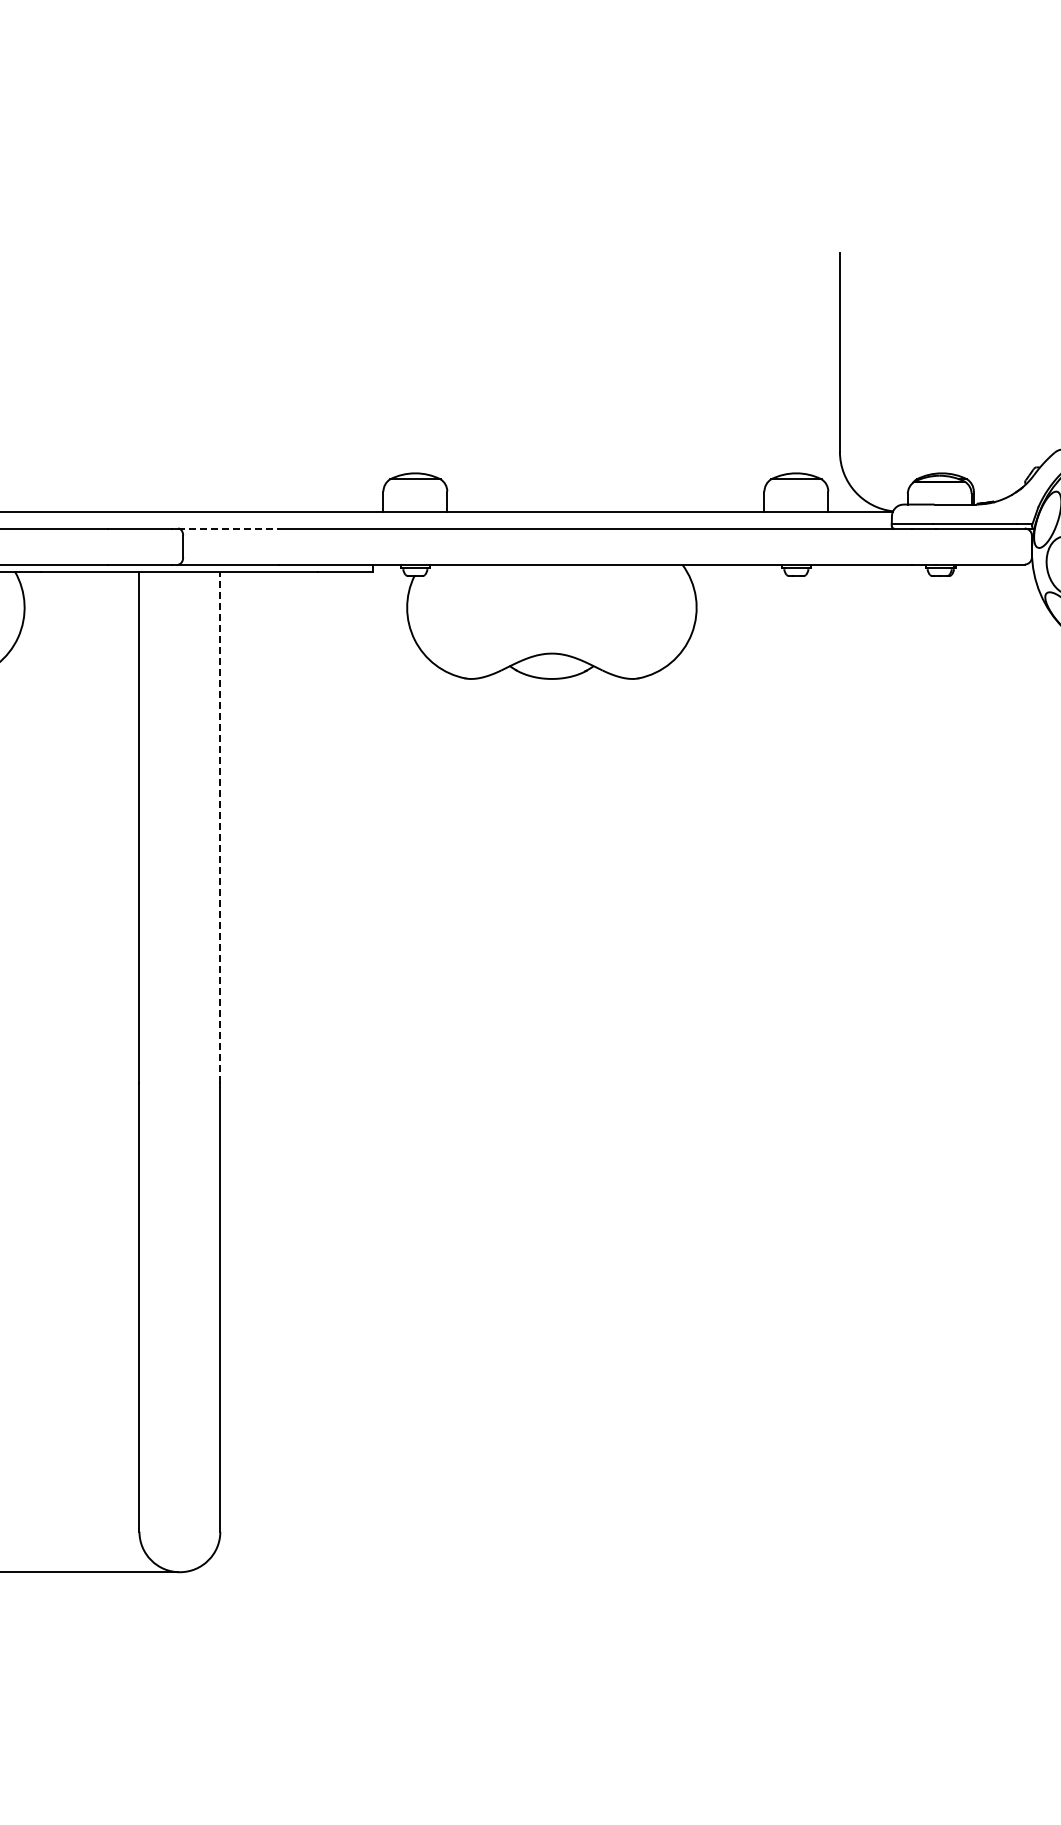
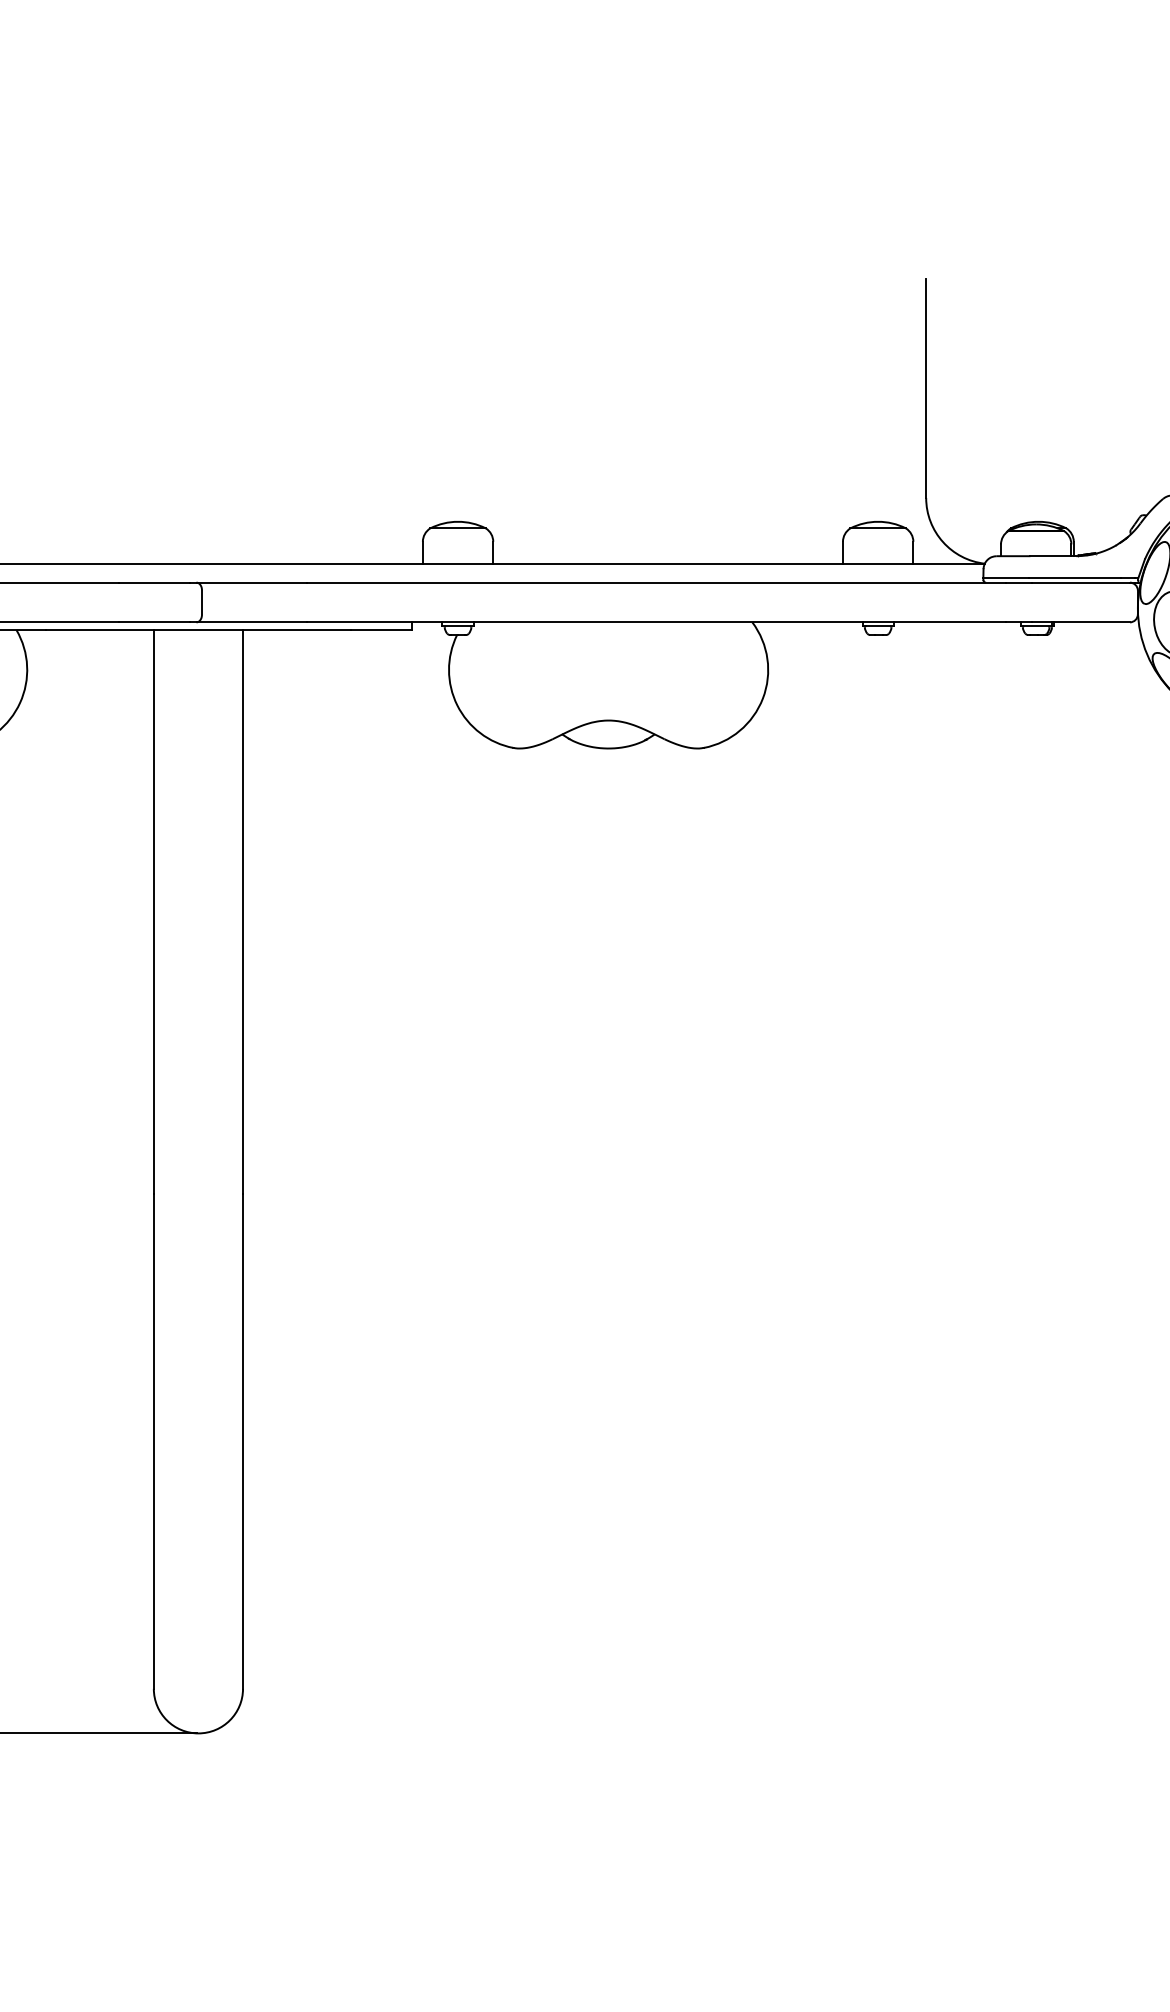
line: (228, 528) -> (252, 582), dashed -> solid
line: (220, 827) -> (243, 912), dashed -> solid

